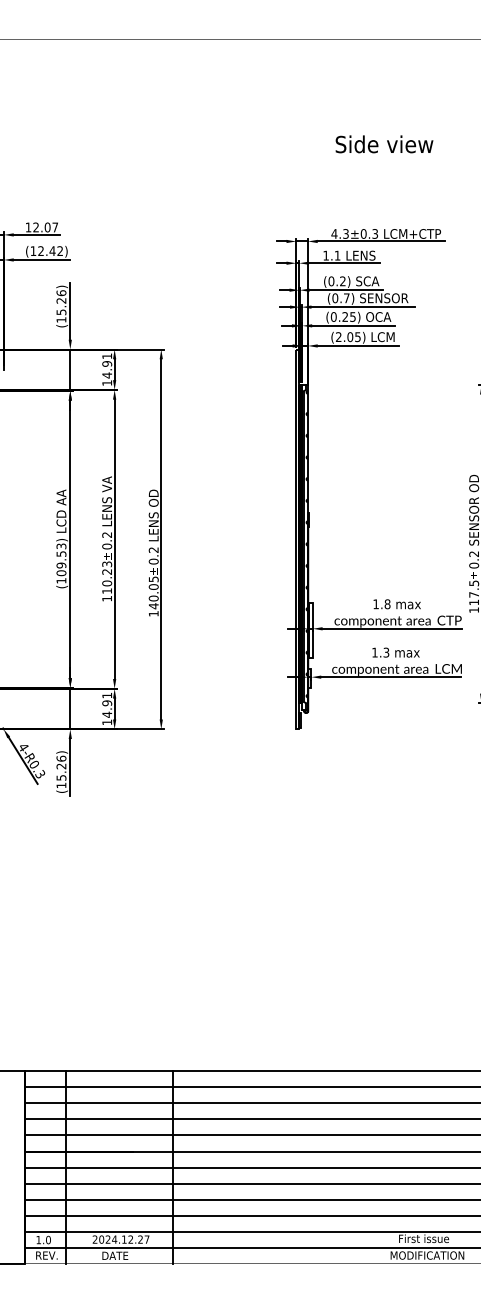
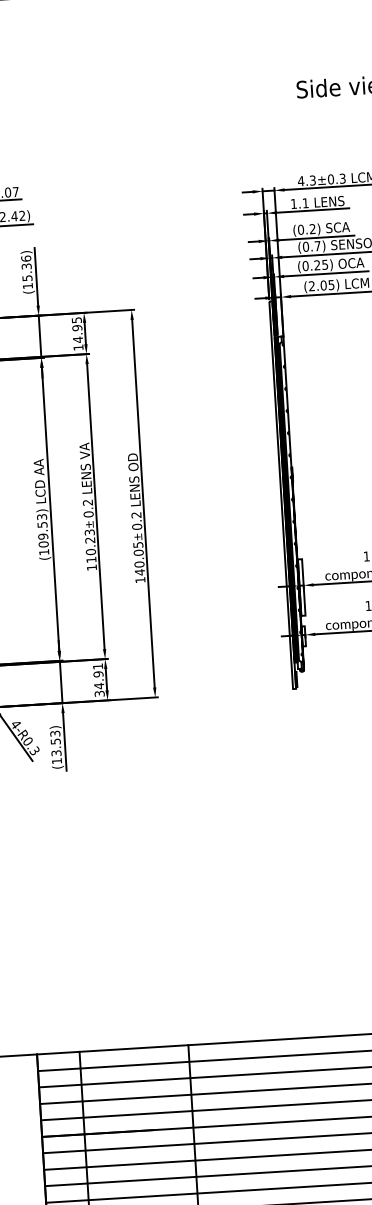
text: (61, 300) -> (26, 266), (15.26) -> (15.36)
text: (107, 356) -> (77, 320), 14.91 -> 14.95
text: (107, 722) -> (100, 693), 14.91 -> 34.91
text: (61, 767) -> (55, 742), (15.26) -> (13.53)

